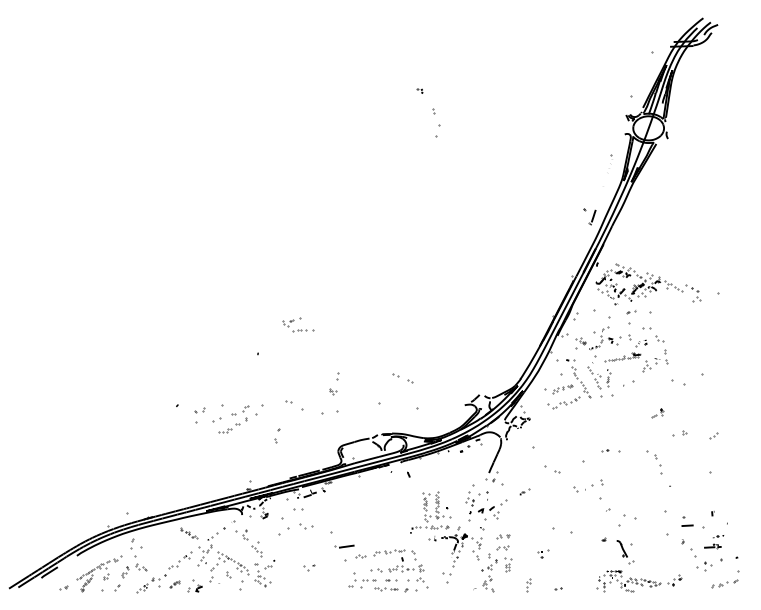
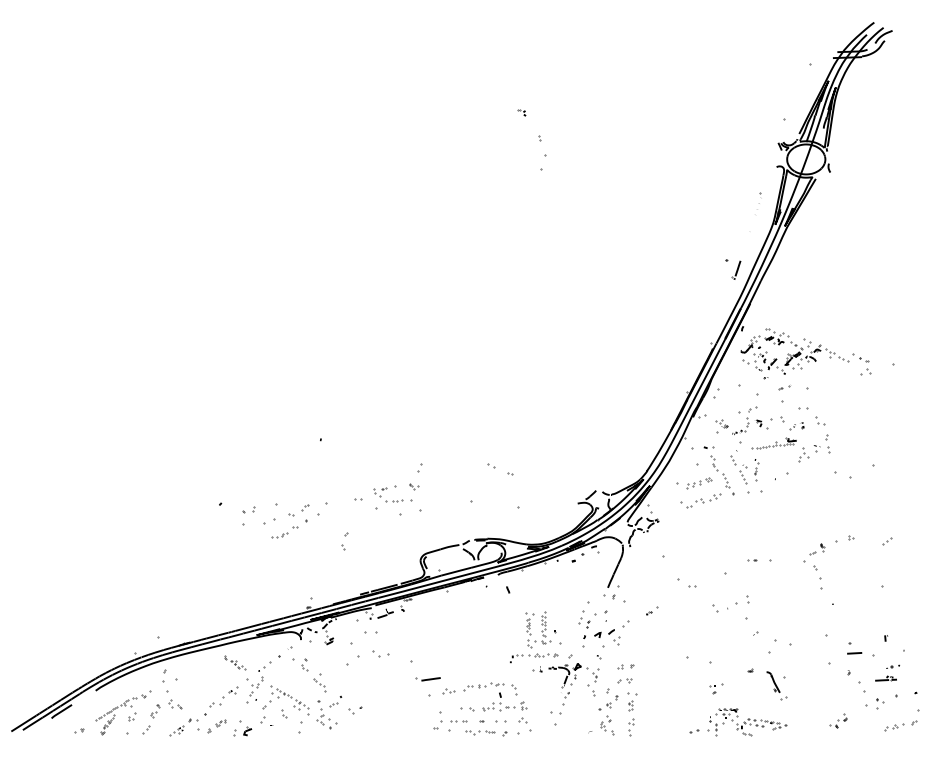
part: (300, 319) -> (395, 487), moved
part: (657, 413) -> (817, 549), moved
part: (543, 554) -> (716, 688), moved
part: (309, 567) -> (355, 710), moved
part: (402, 580) -> (500, 721), size x0.62
part: (629, 581) -> (747, 722), moved
part: (174, 584) -> (216, 726), size x1.67
part: (528, 585) -> (631, 727), moved

